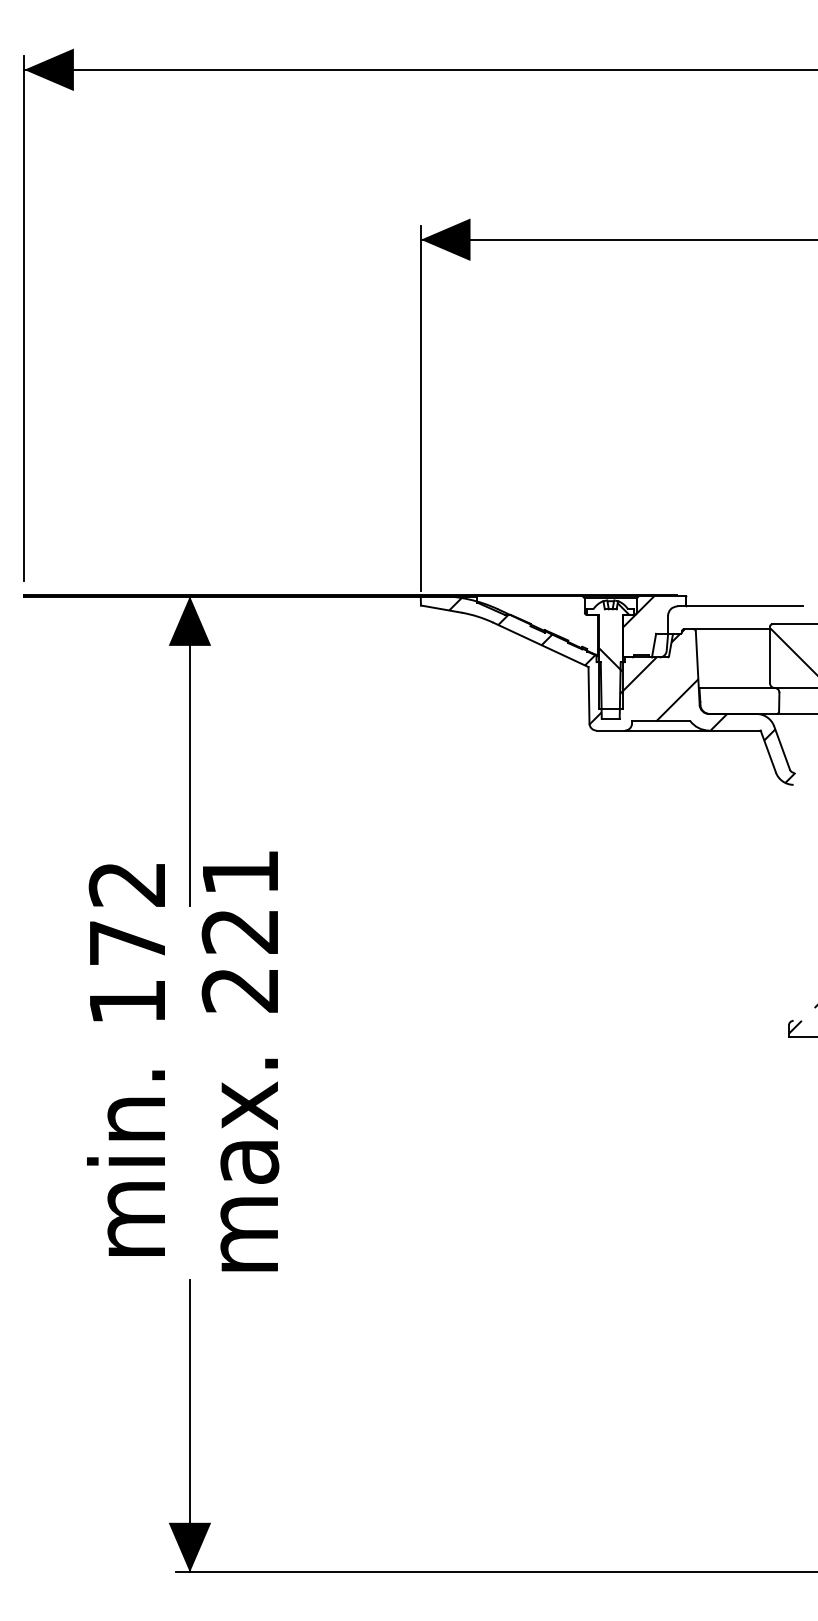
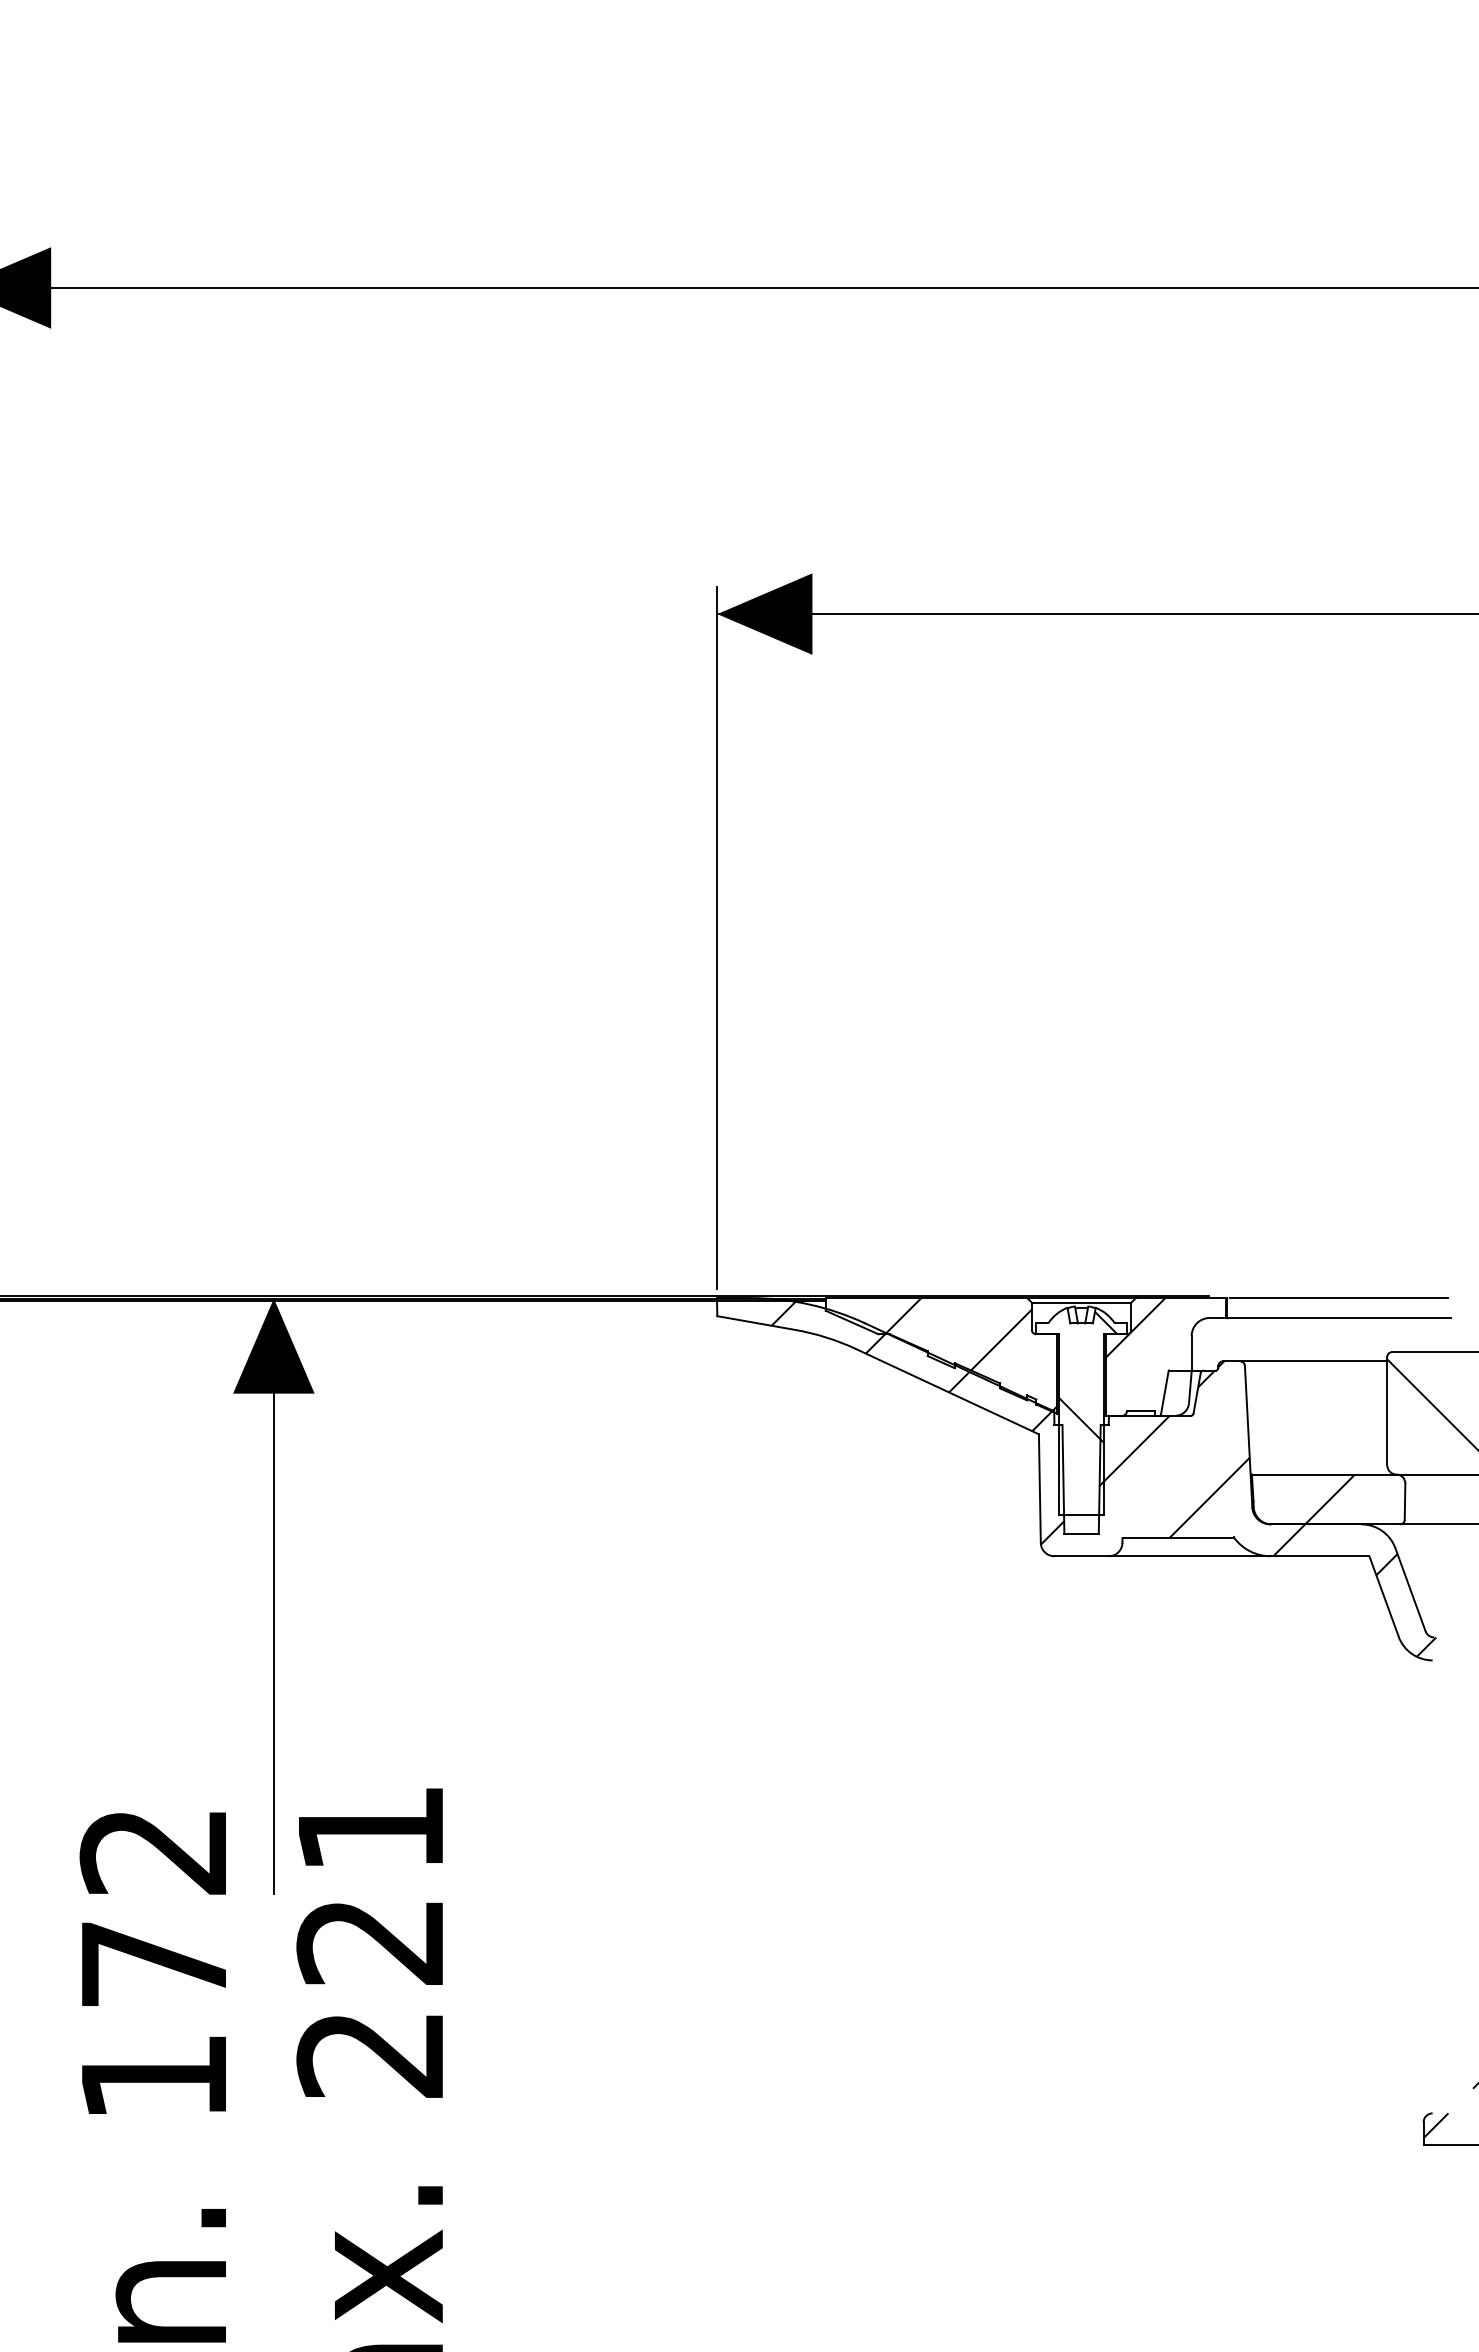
line: (744, 596) -> (1338, 1298), added
hatch: (552, 625) -> (969, 1354), added
hatch: (740, 700) -> (1330, 1498), added

